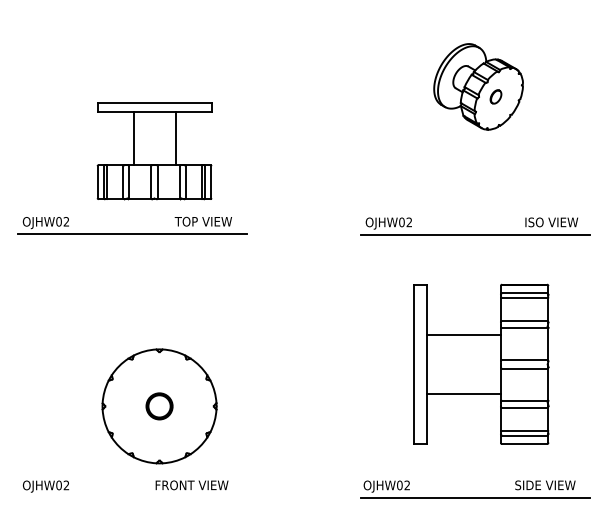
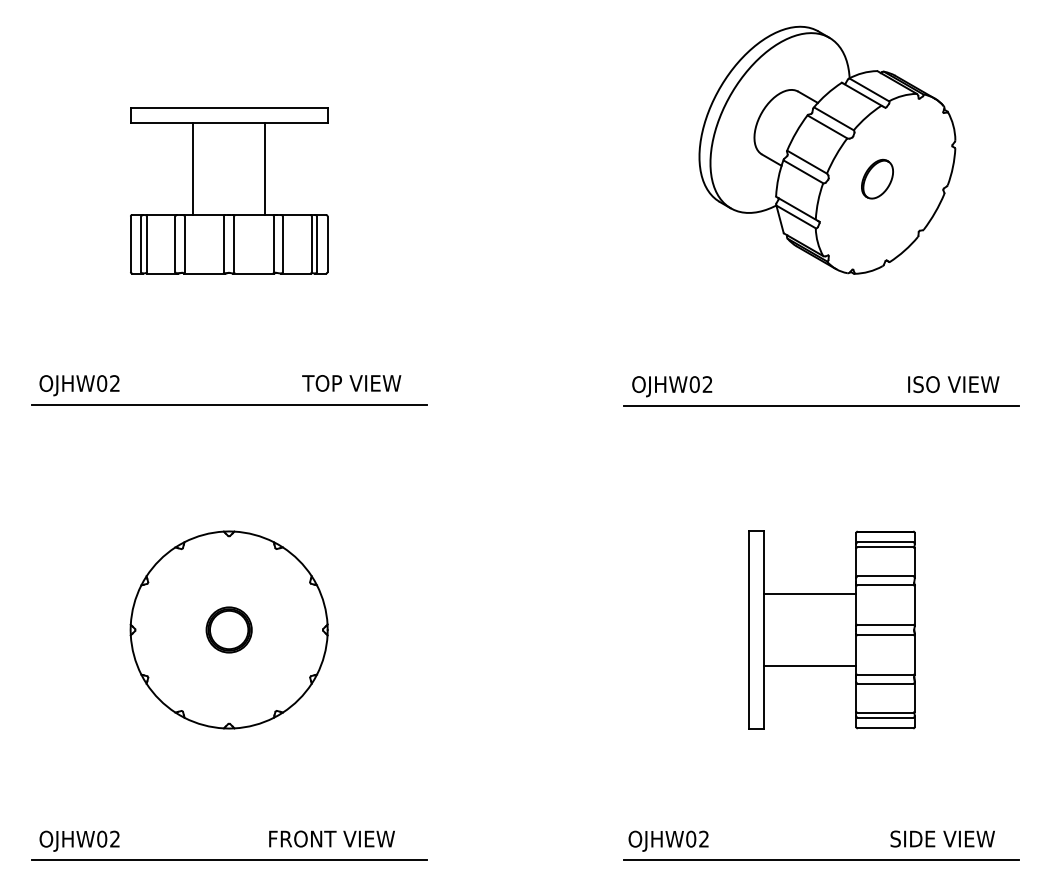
part: (478, 86) -> (827, 149), size x1.67
part: (154, 151) -> (229, 191), moved
part: (481, 364) -> (832, 630), size x0.71
part: (159, 406) -> (229, 630), moved
line: (132, 497) -> (229, 860), added

